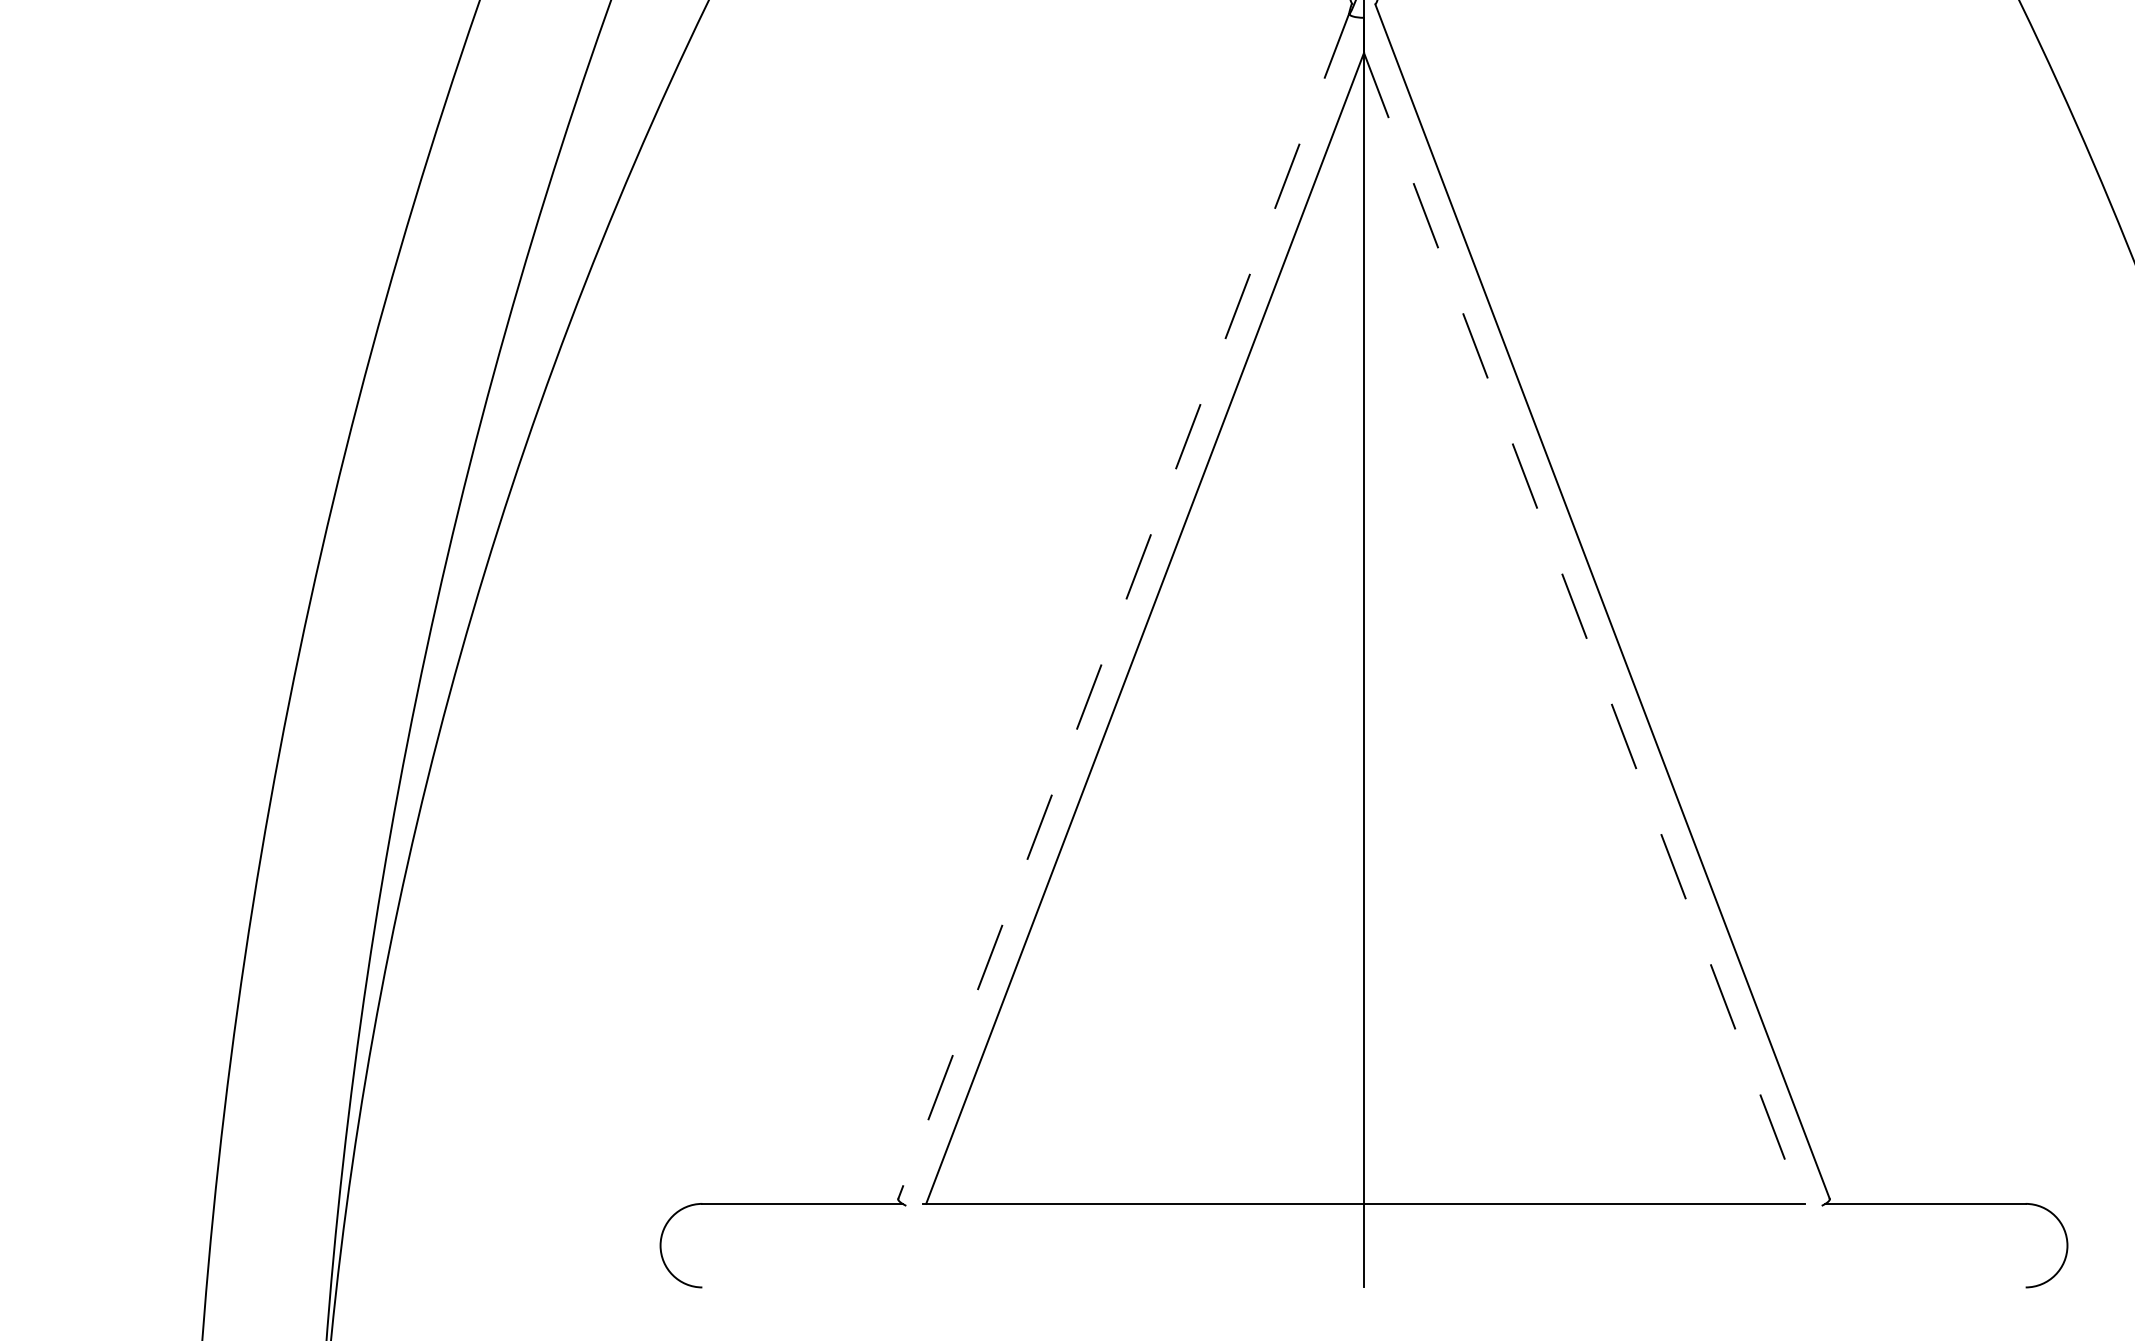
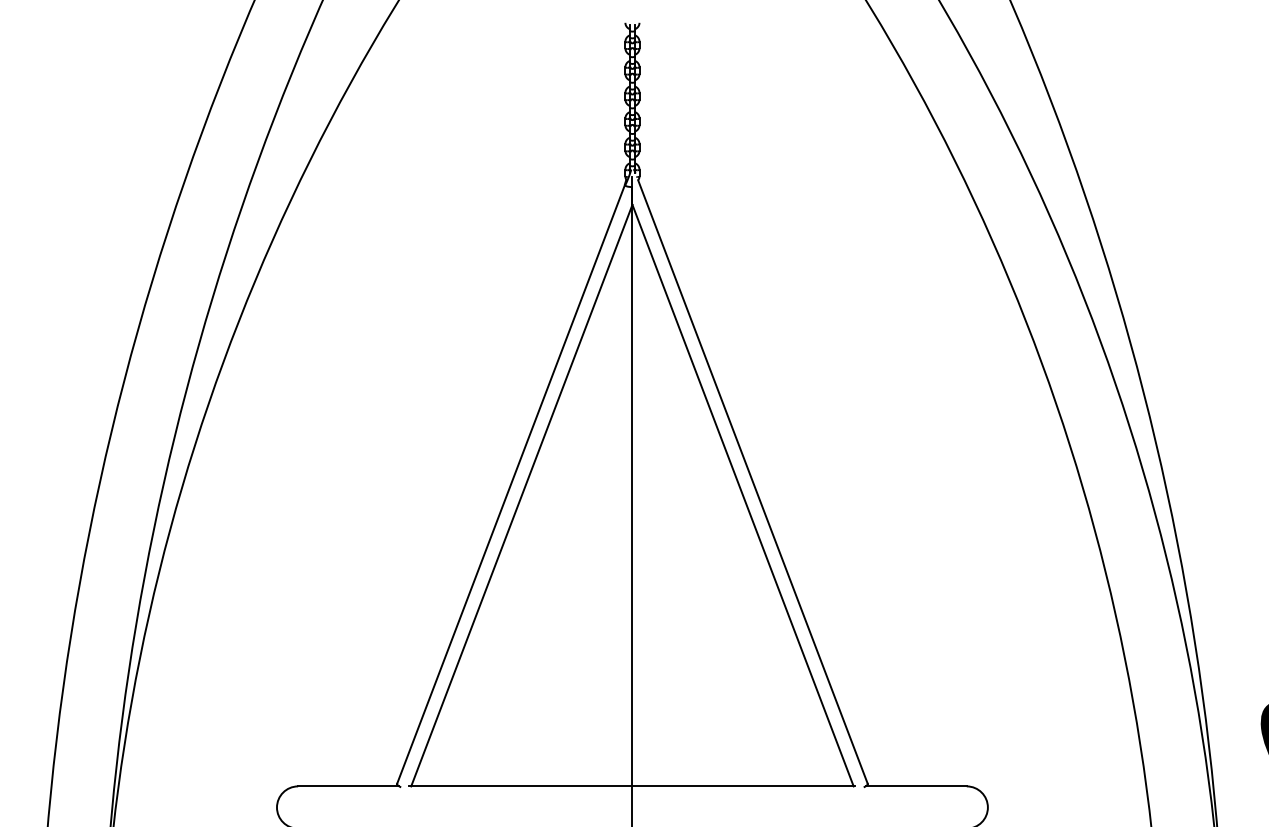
line: (1122, 606) -> (510, 484), dashed -> solid
line: (1583, 630) -> (743, 496), dashed -> solid

